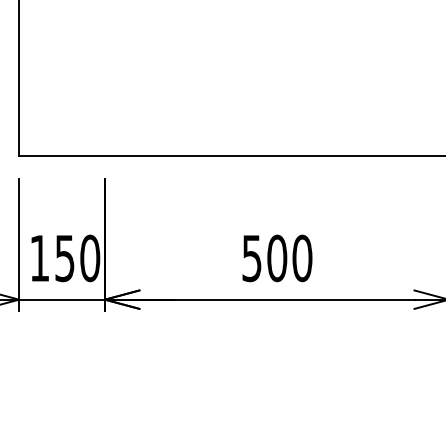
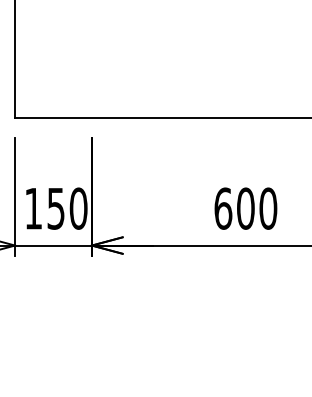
text: (252, 258) -> (223, 208), 500 -> 600

